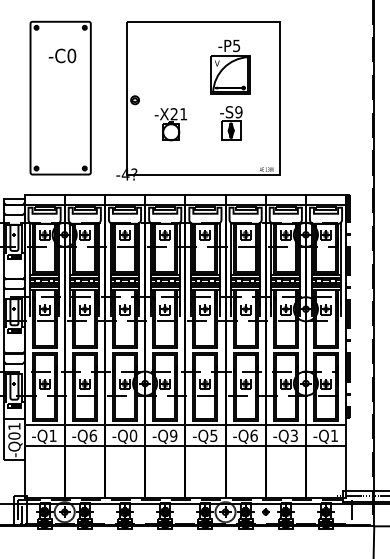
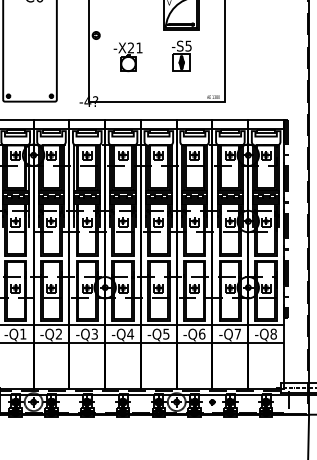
text: (238, 112) -> (188, 46), -S9 -> -S5
text: (93, 435) -> (59, 333), -Q6 -> -Q2
text: (133, 435) -> (94, 333), -Q0 -> -Q3
text: (173, 435) -> (130, 333), -Q9 -> -Q4
text: (293, 435) -> (237, 333), -Q3 -> -Q7
text: (334, 435) -> (273, 333), -Q1 -> -Q8

